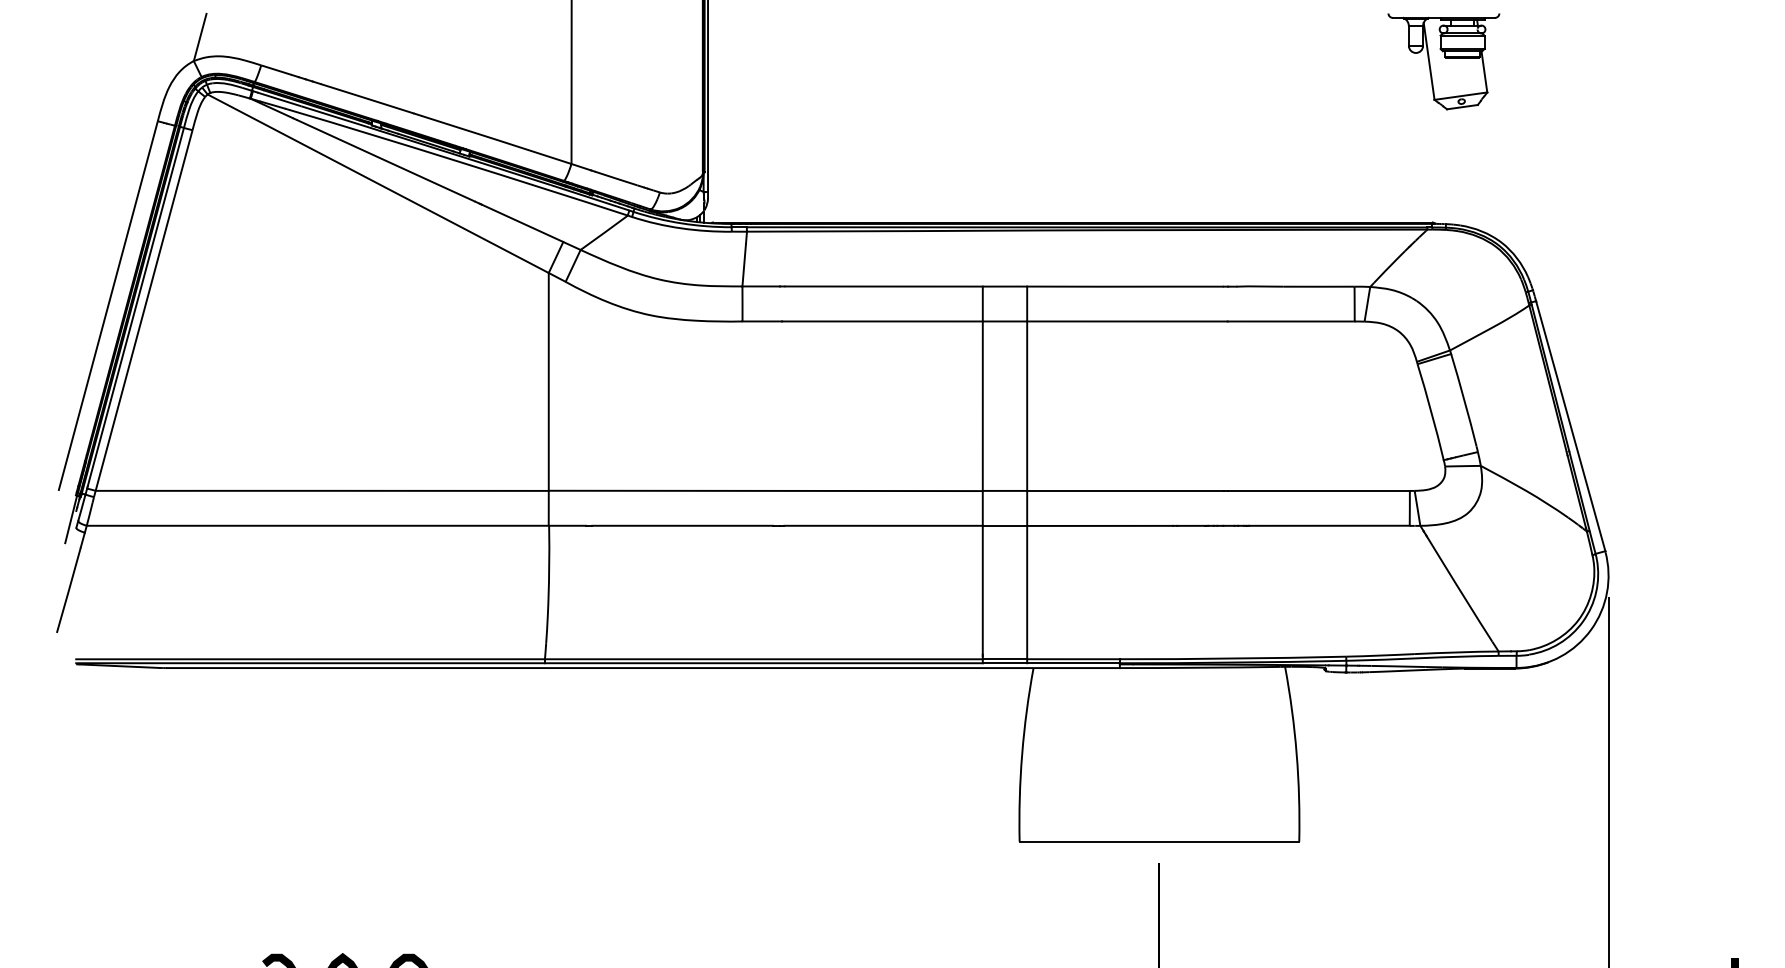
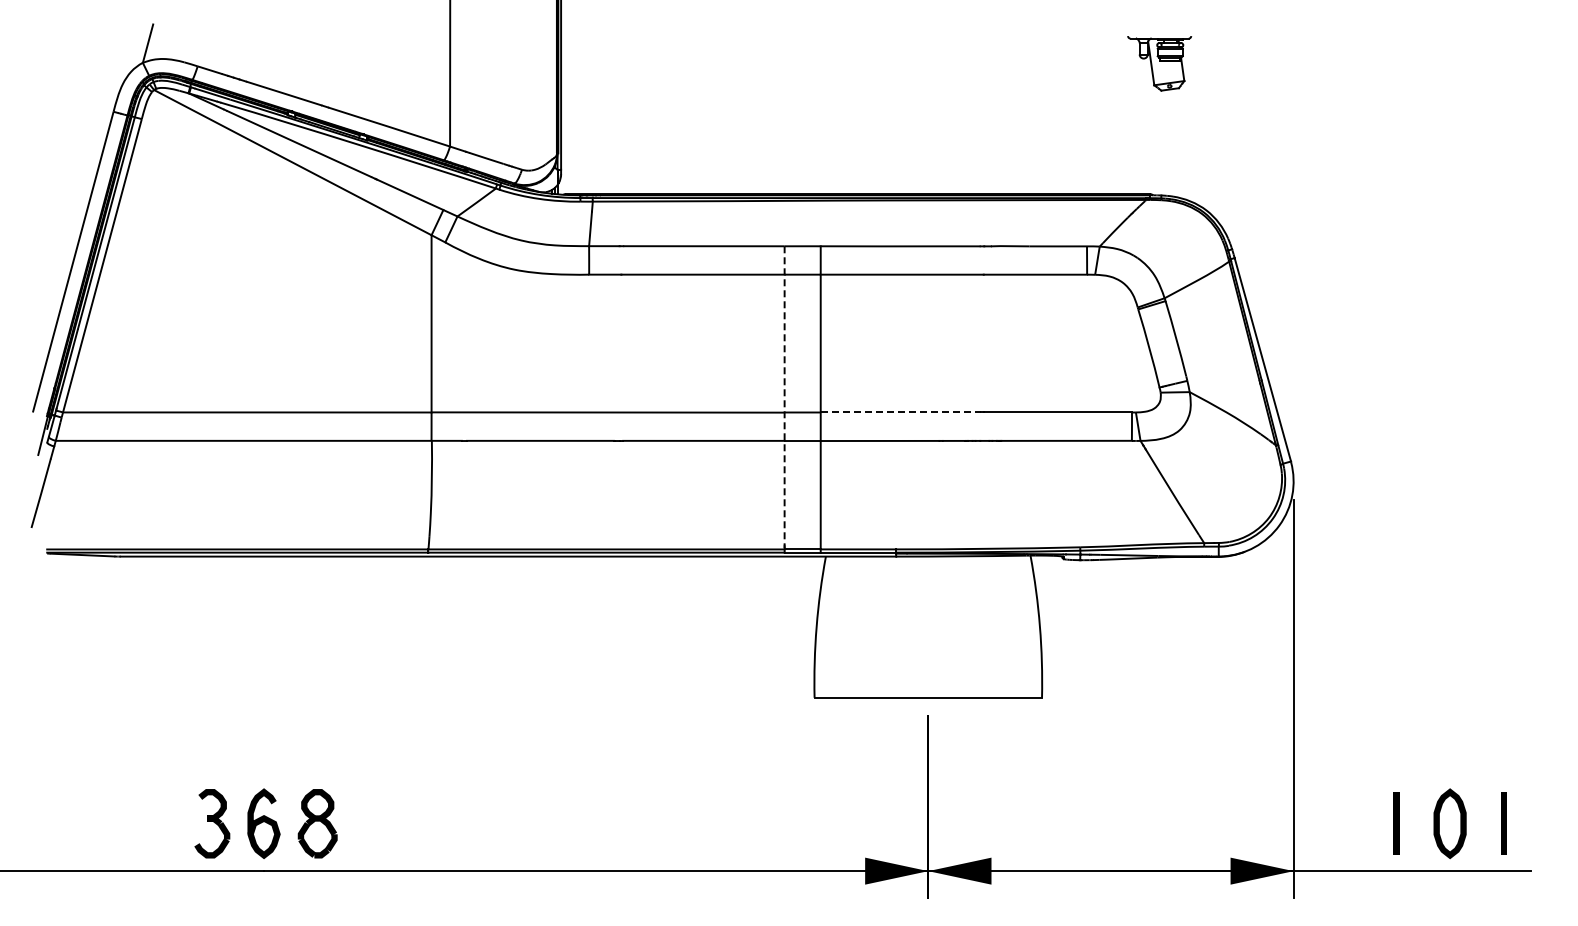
part: (1443, 61) -> (1159, 63), size x0.7
line: (982, 471) -> (784, 396), solid -> dashed
line: (1125, 490) -> (900, 412), solid -> dashed

